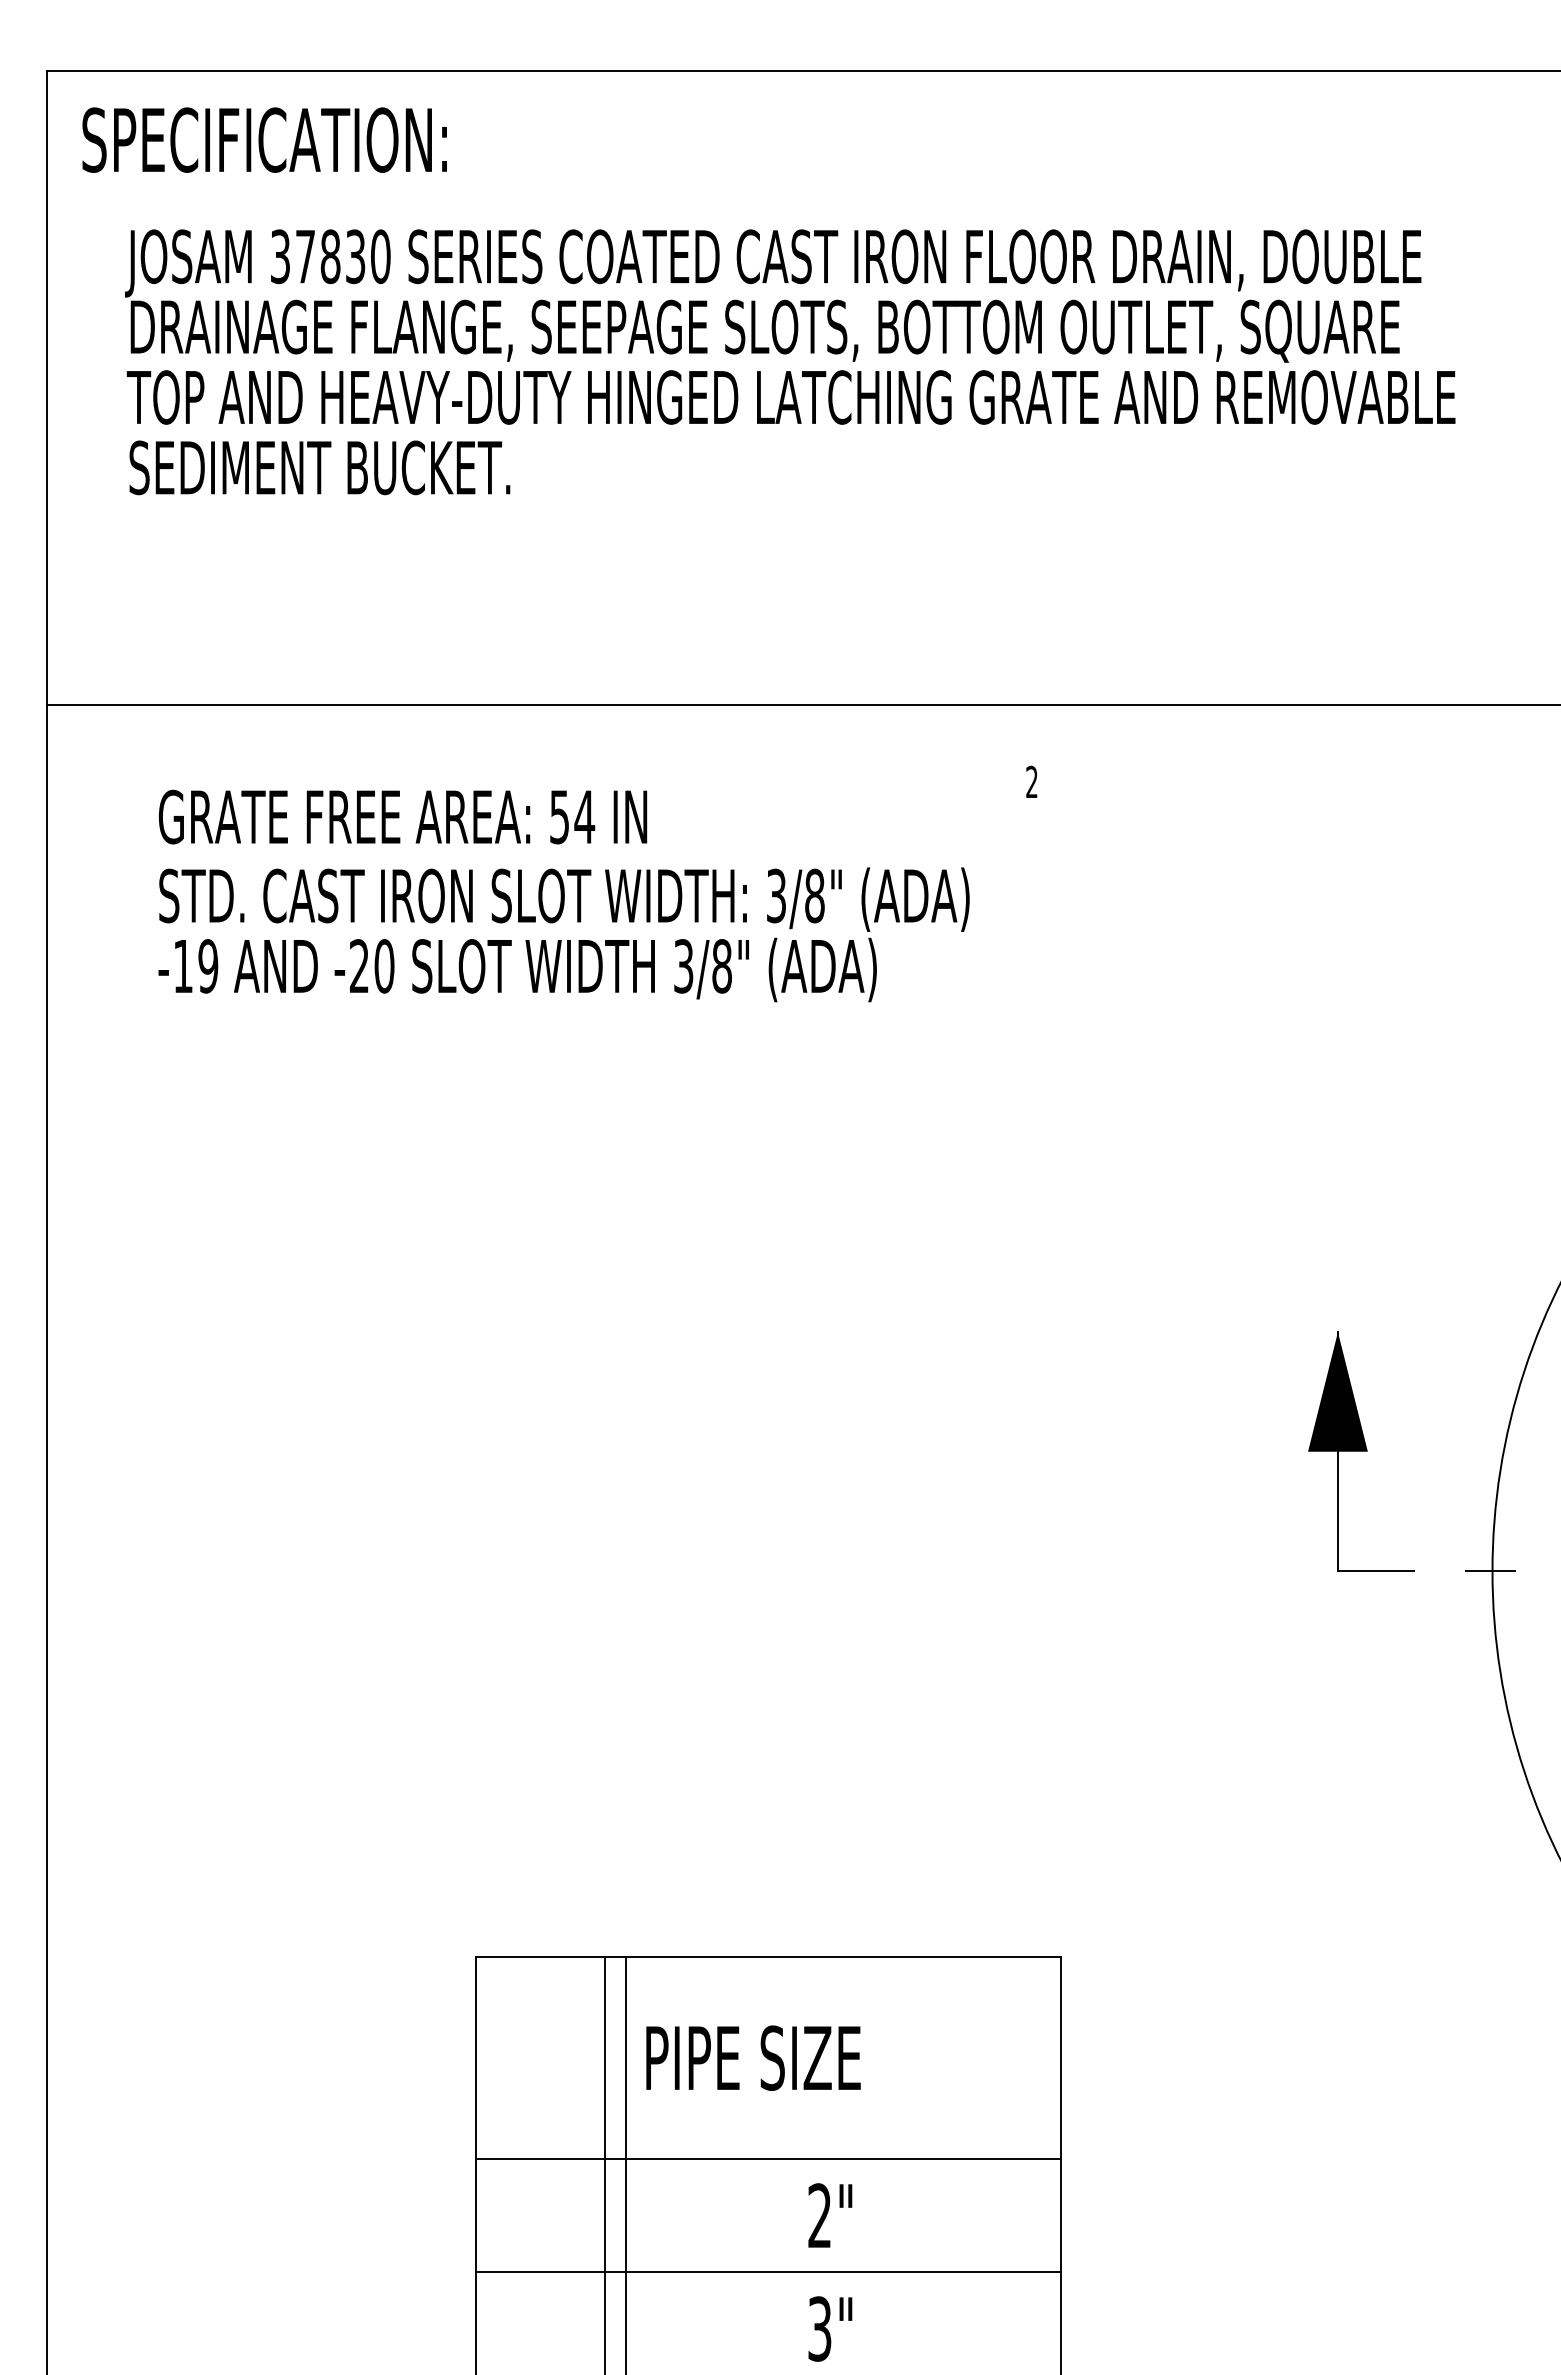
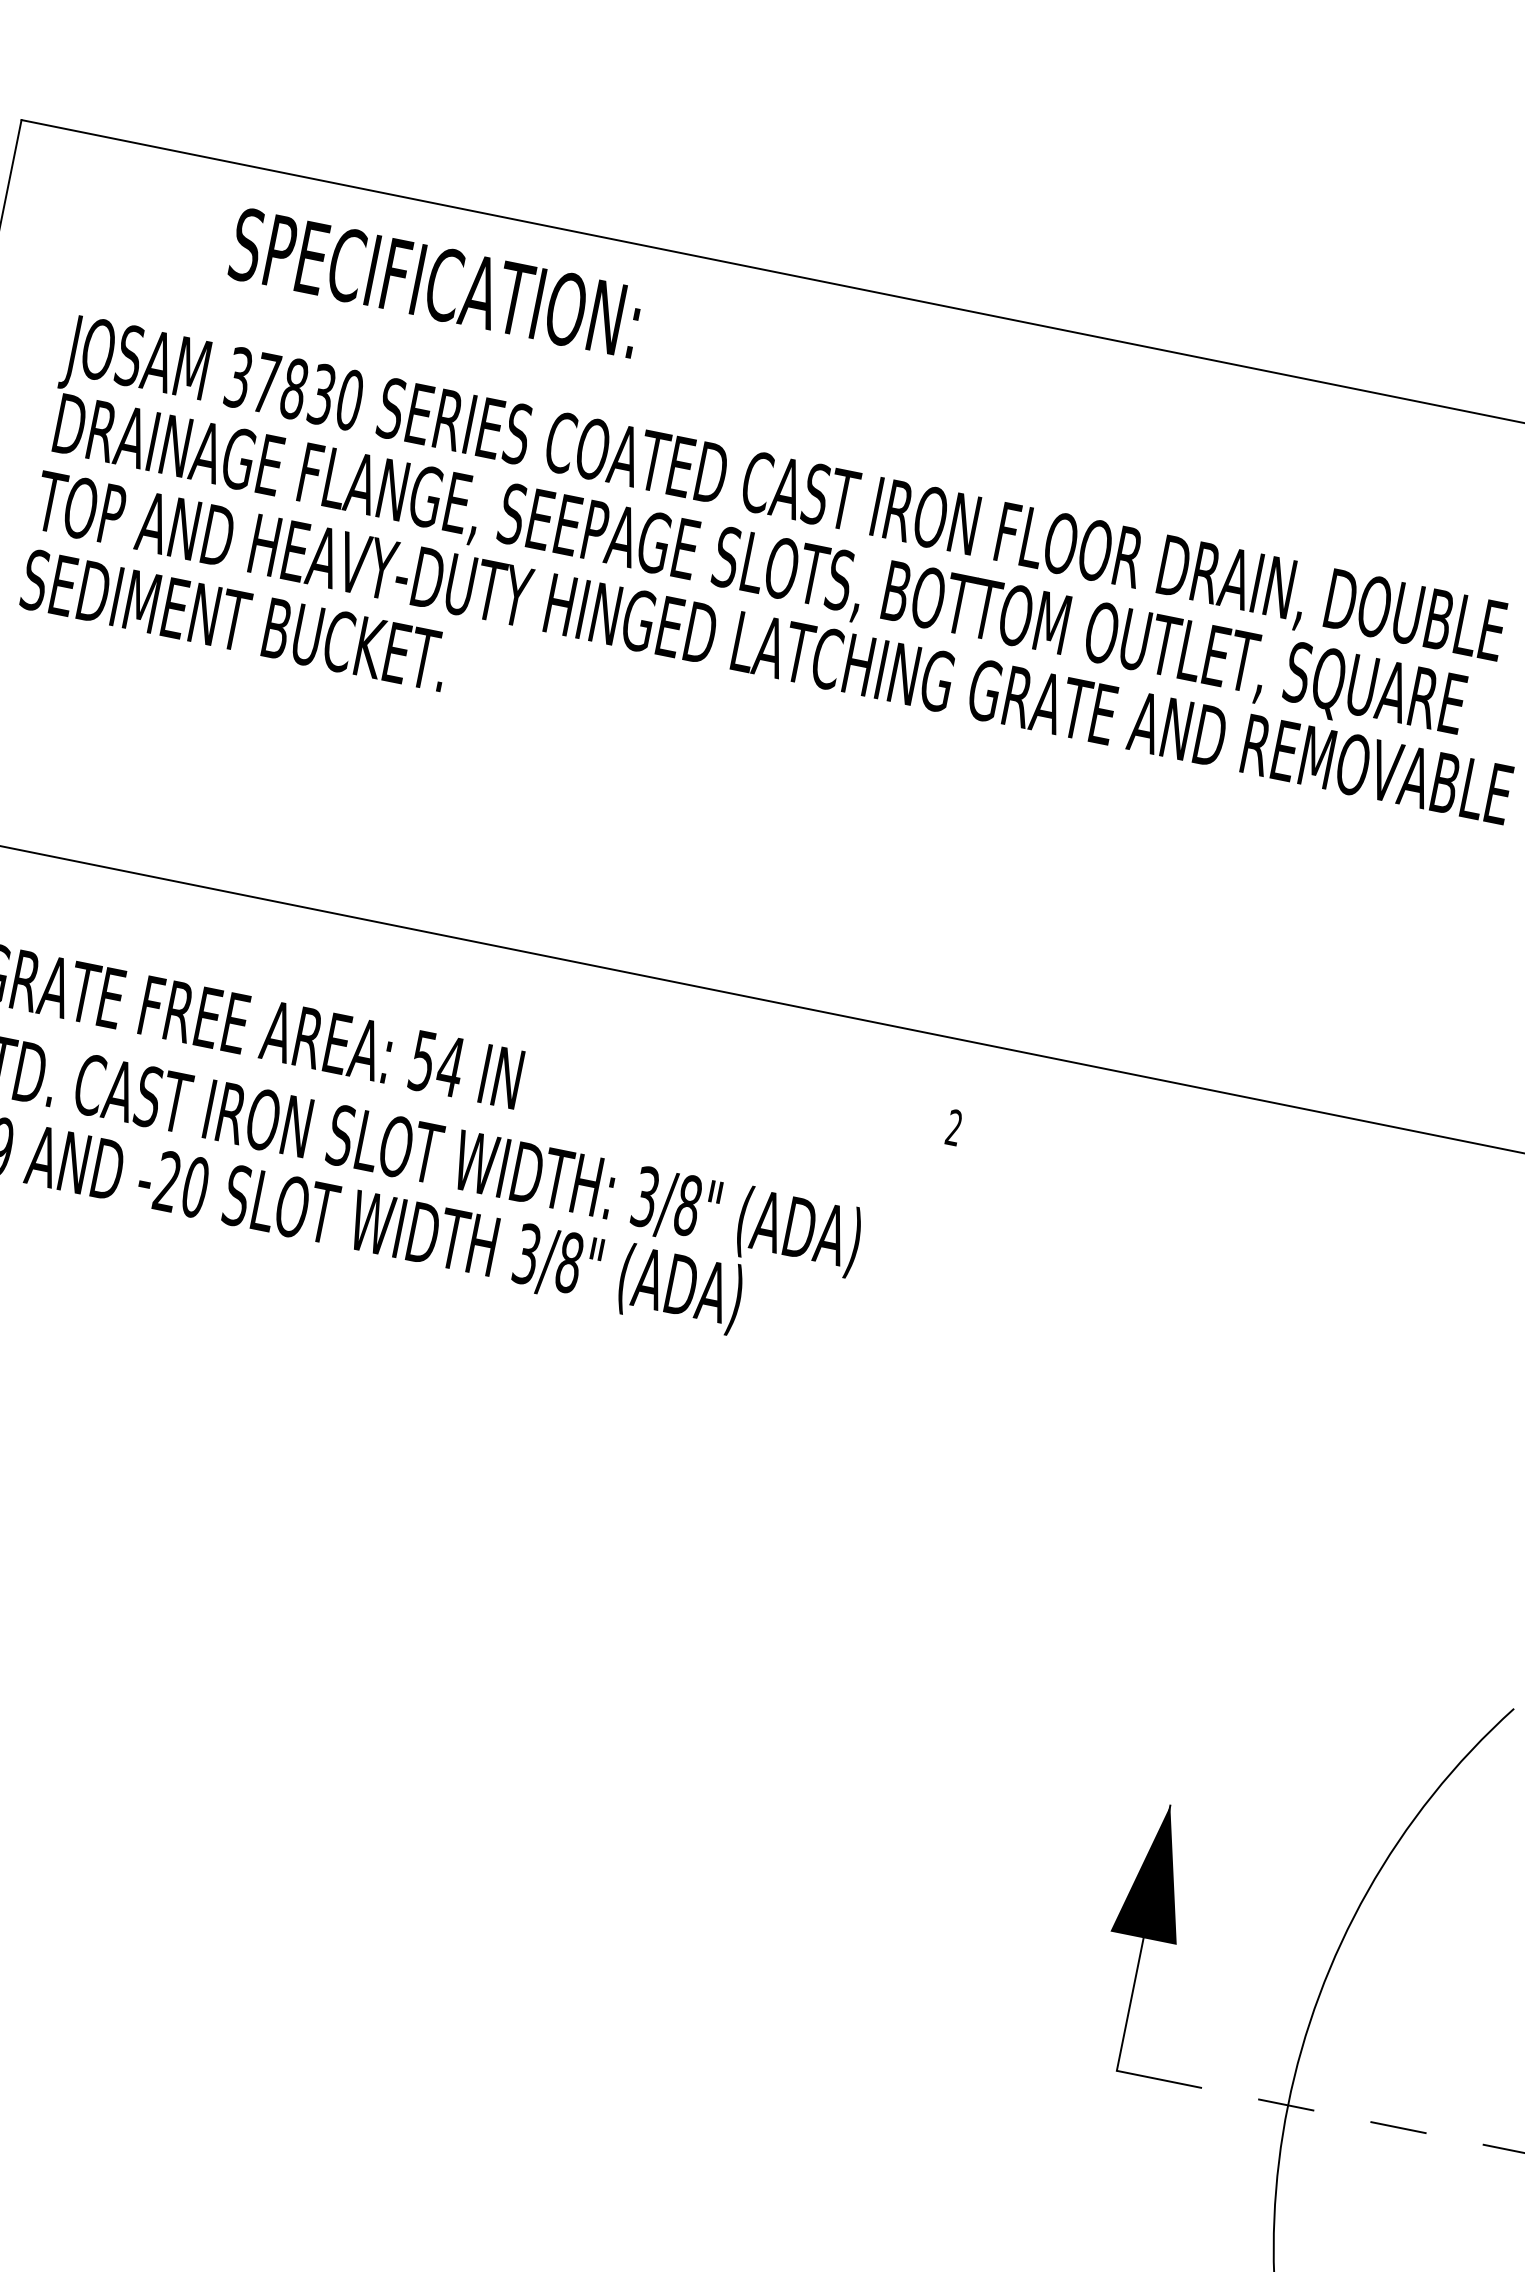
text: (264, 139) -> (435, 282), moved

